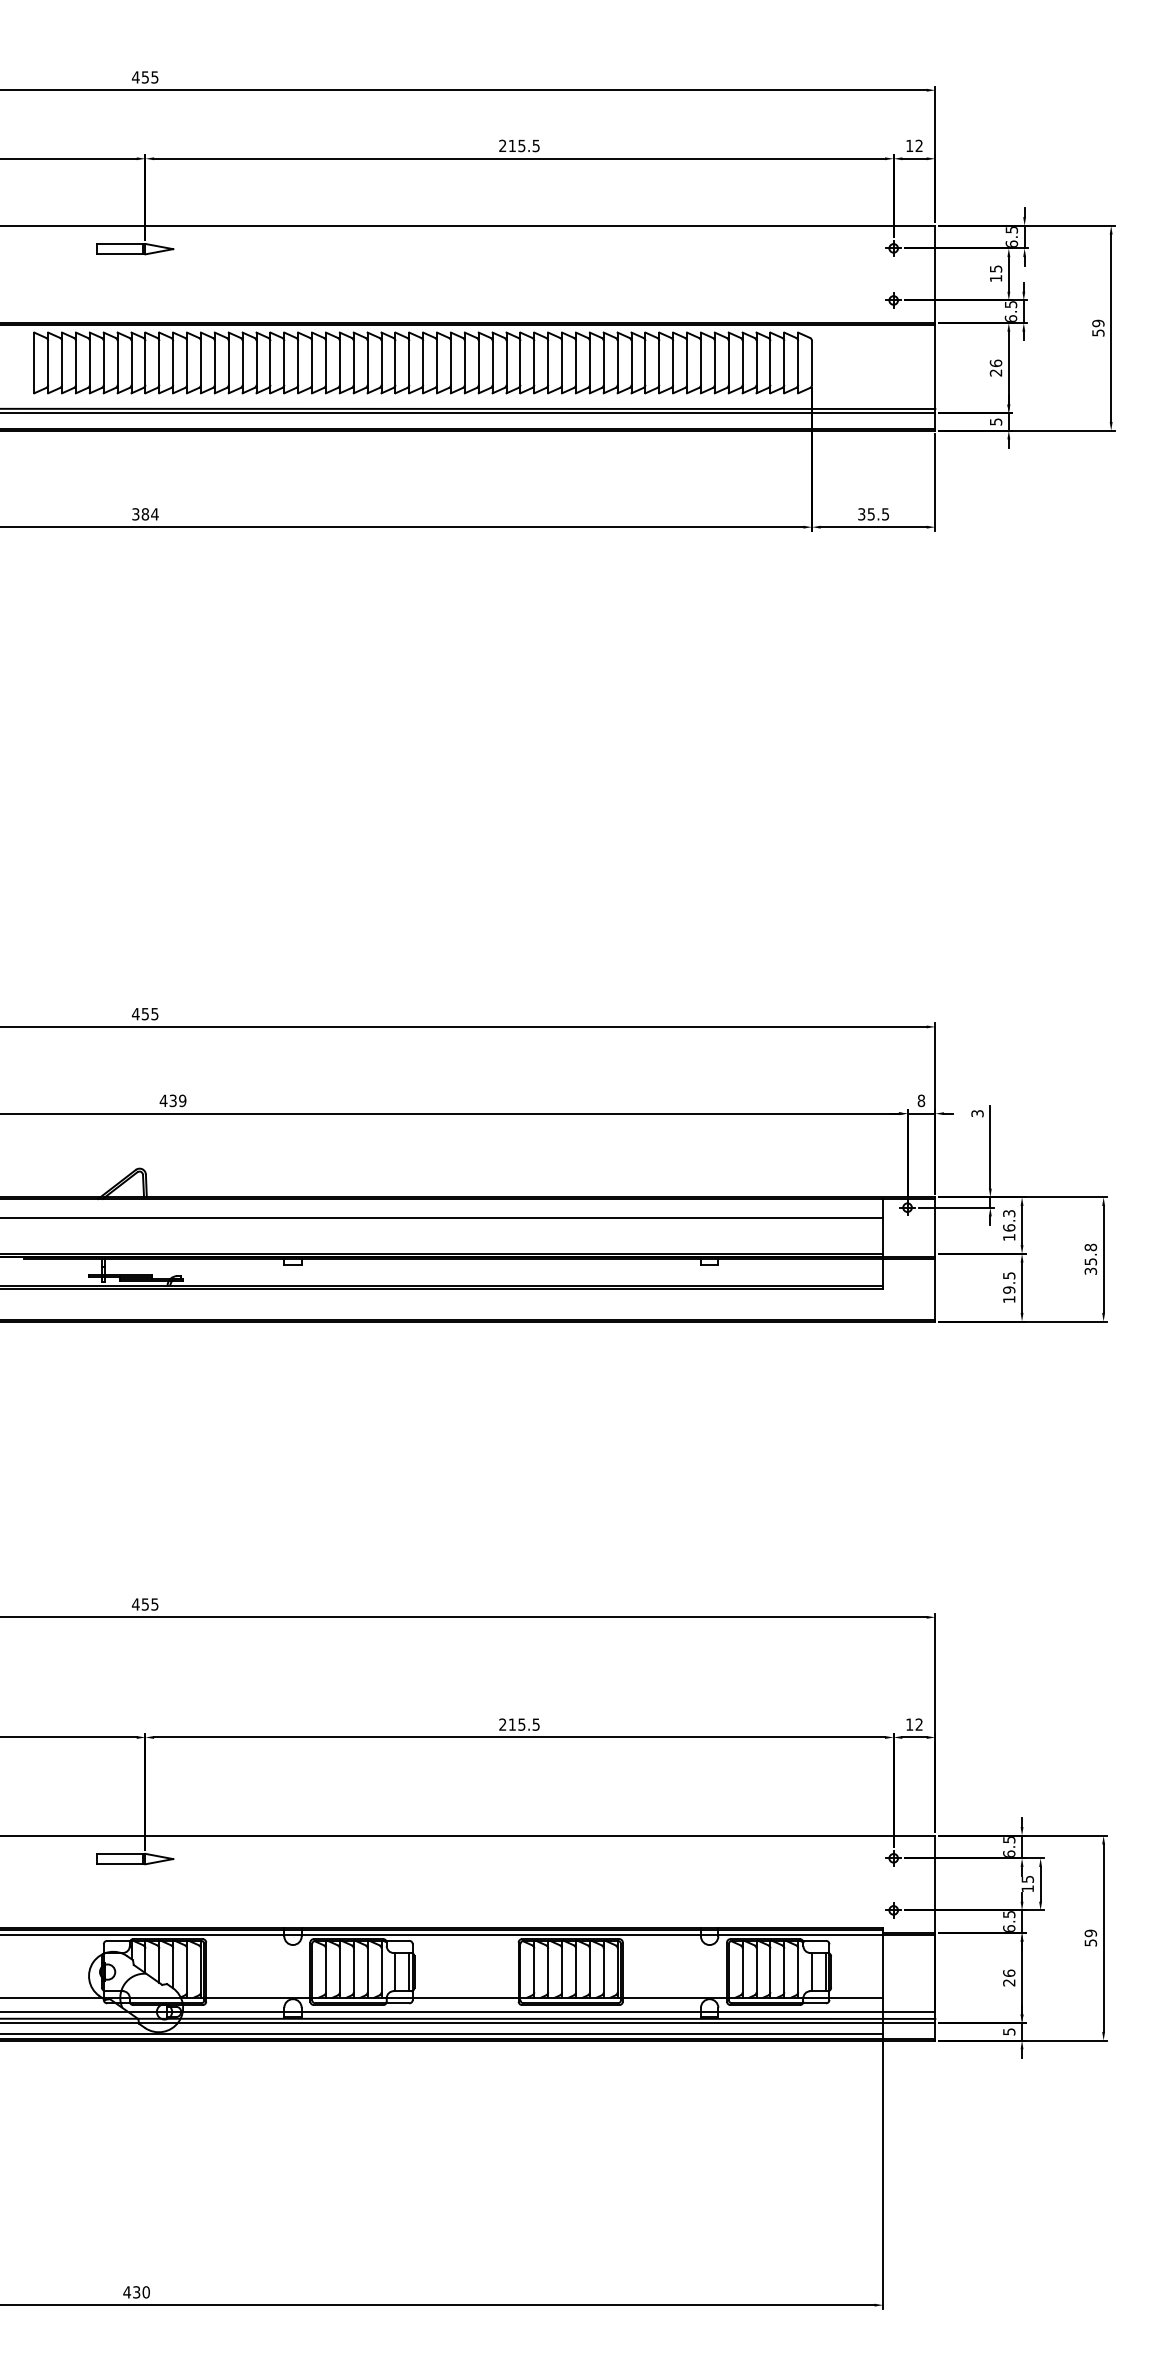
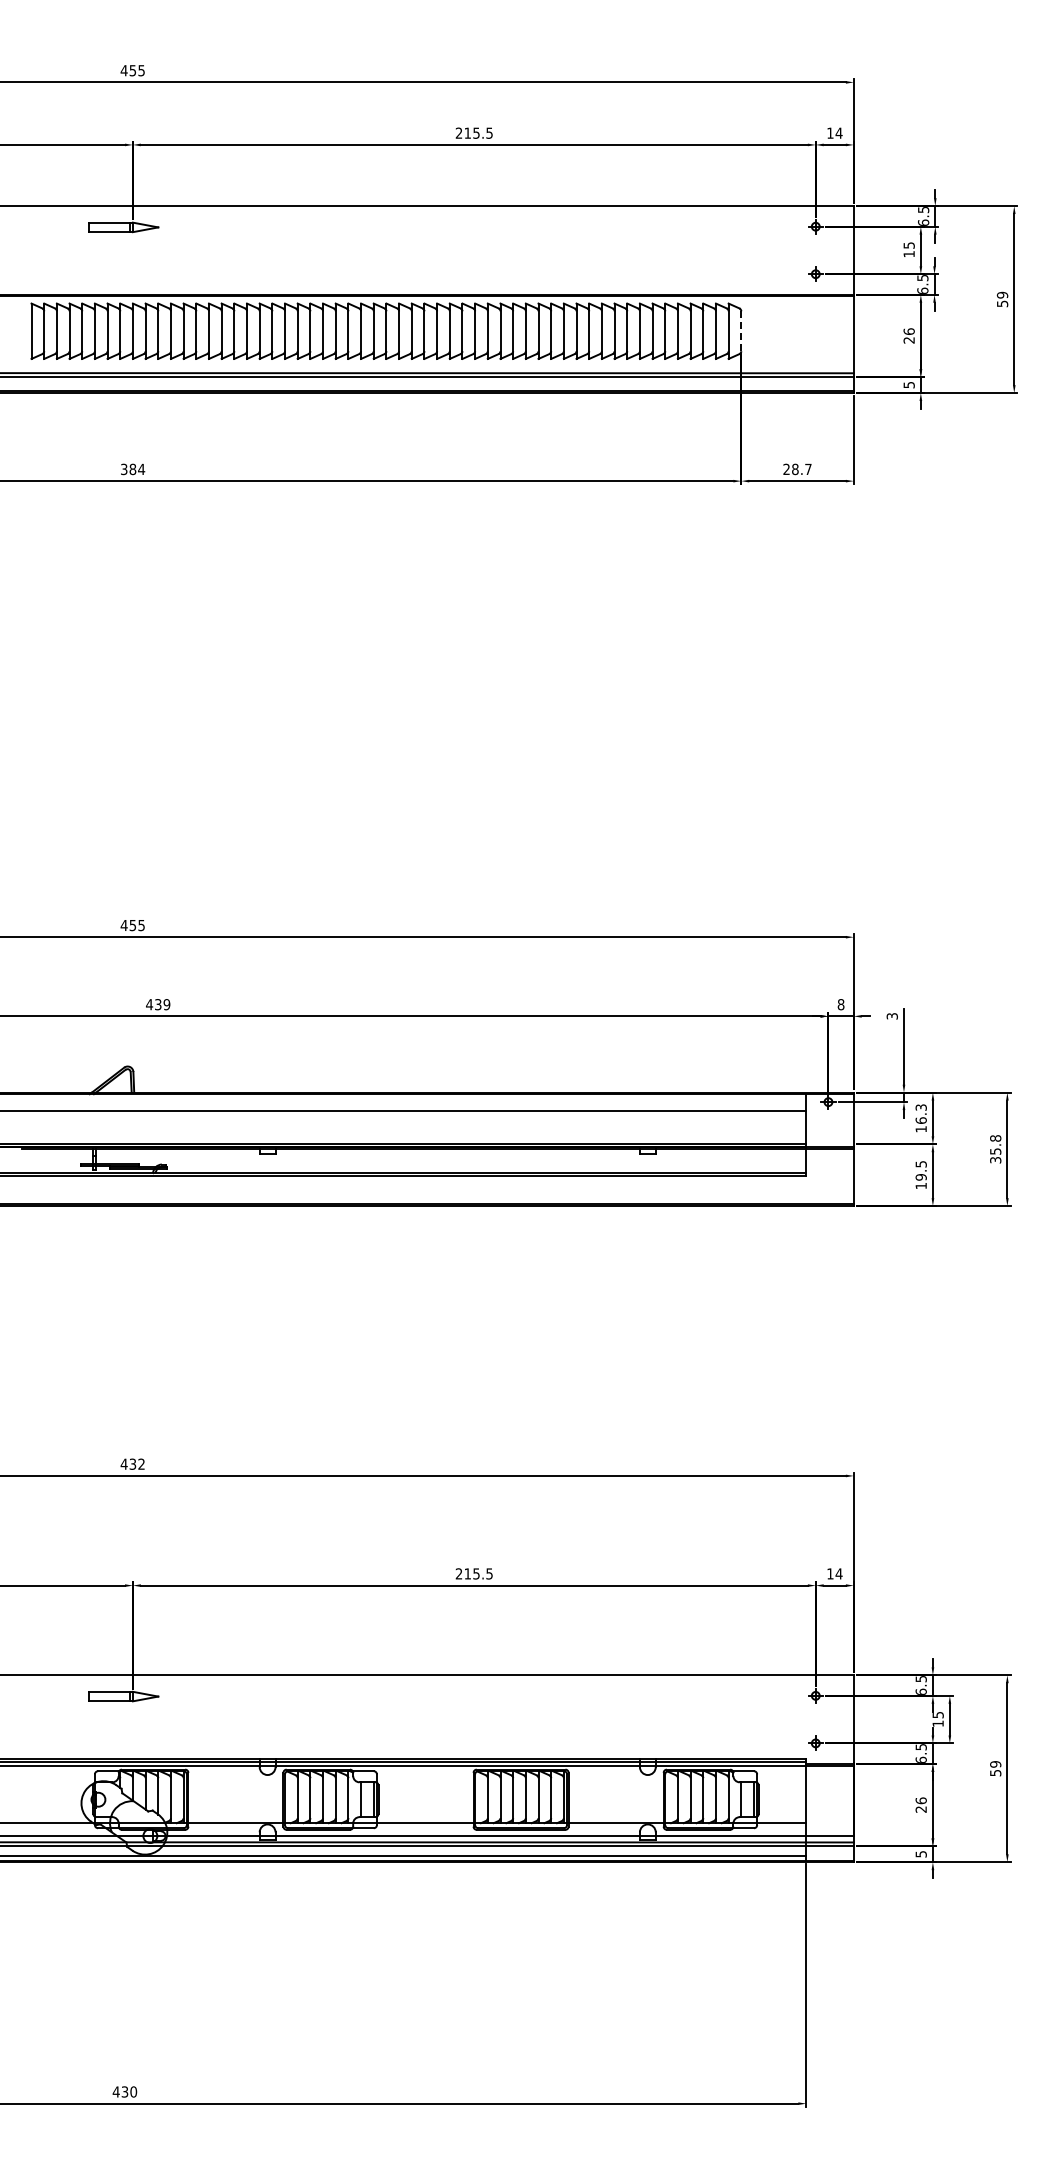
text: (918, 145) -> (838, 132), 12 -> 14
line: (812, 363) -> (741, 331), solid -> dashed
text: (873, 514) -> (797, 469), 35.5 -> 28.7
text: (150, 1603) -> (137, 1463), 455 -> 432
text: (918, 1724) -> (838, 1573), 12 -> 14

